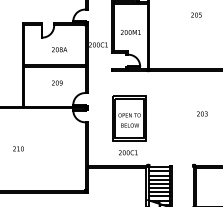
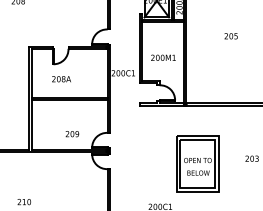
text: (196, 14) -> (231, 35), moved
text: (59, 49) -> (61, 78), moved
text: (57, 82) -> (72, 133), moved
part: (129, 118) -> (197, 164), moved

